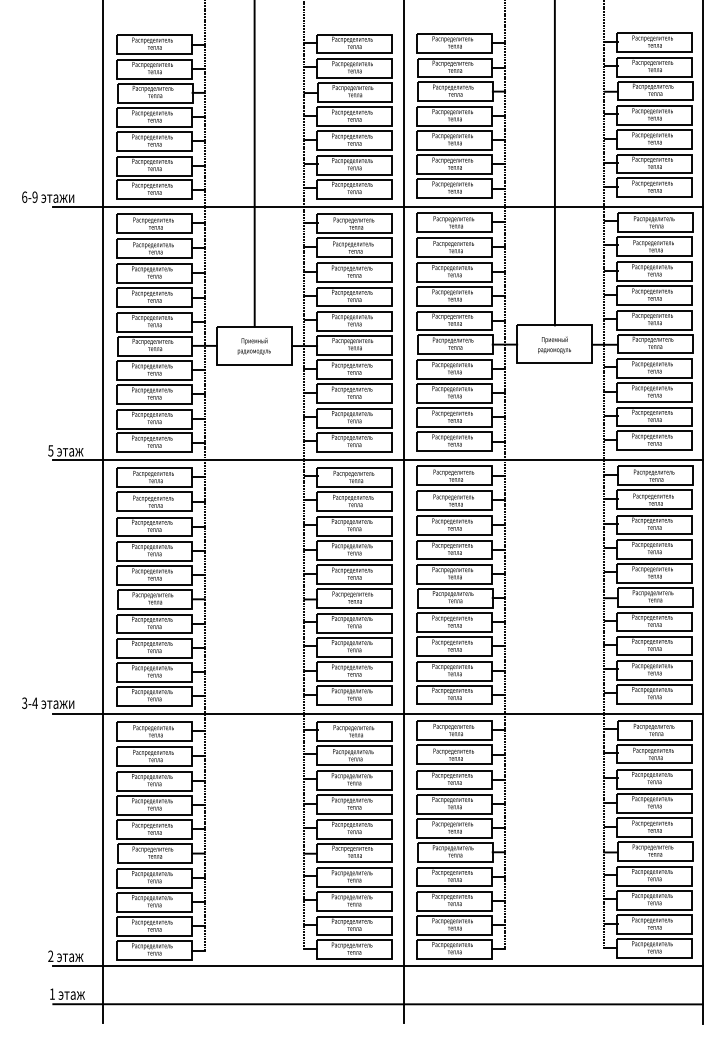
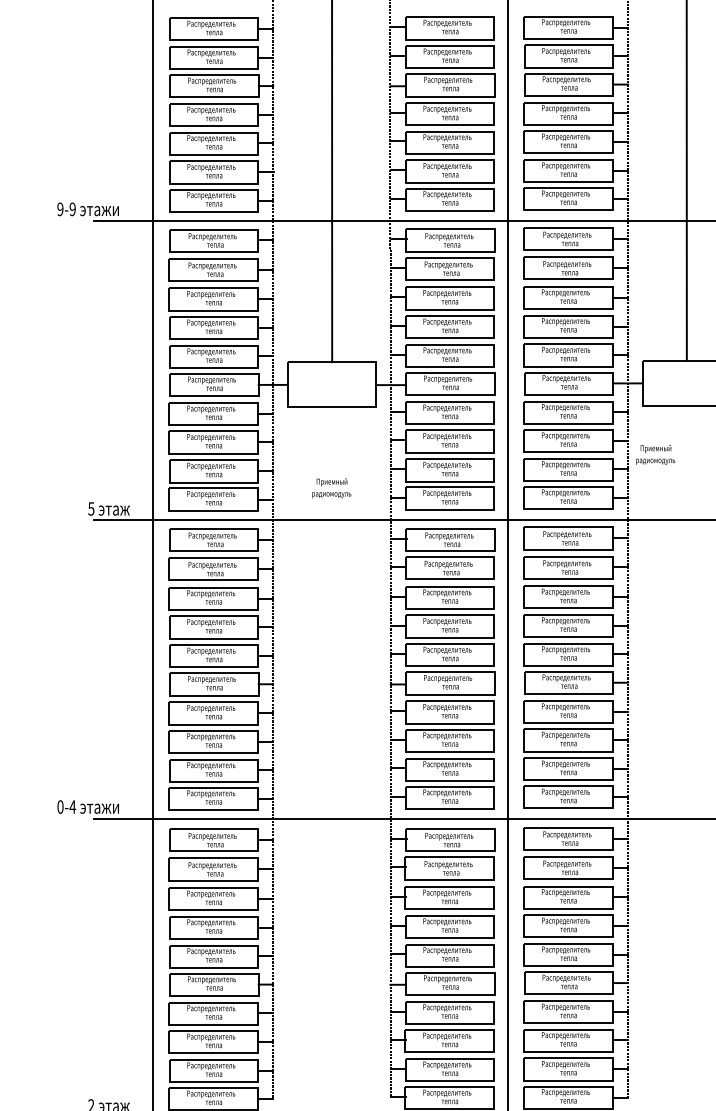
text: (24, 196) -> (60, 208), 6-9 -> 9-9
text: (554, 344) -> (655, 454), moved
text: (253, 346) -> (330, 488), moved
text: (24, 702) -> (60, 806), 3-4 -> 0-4

